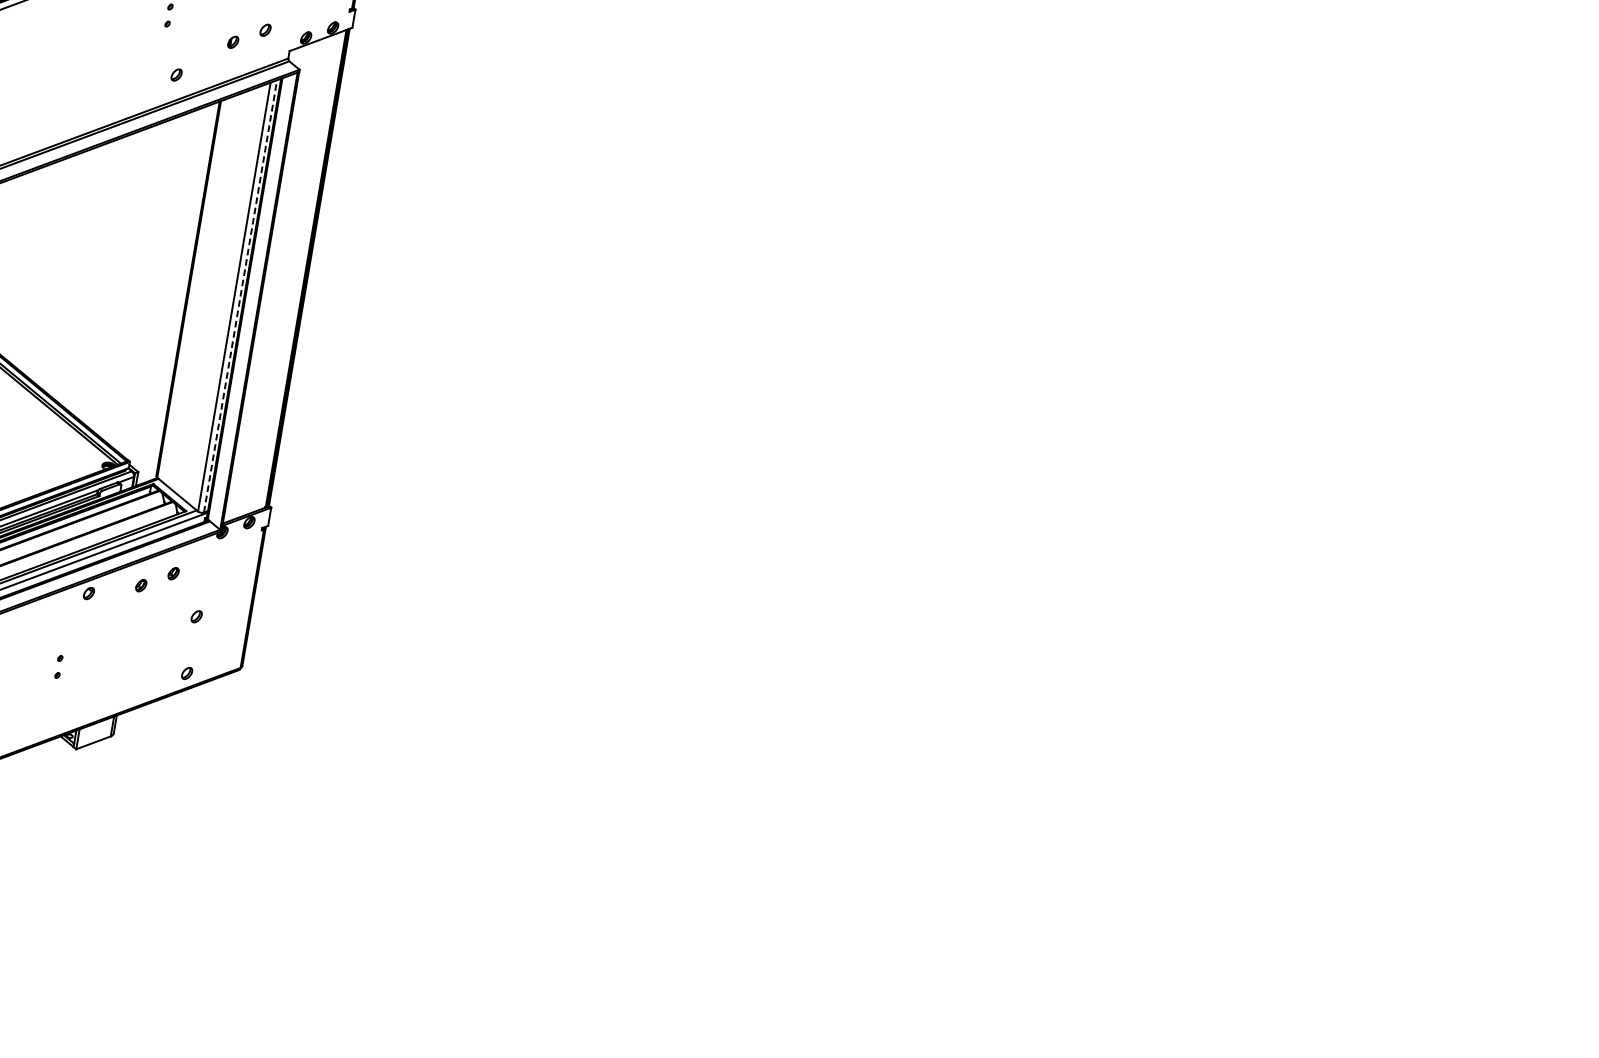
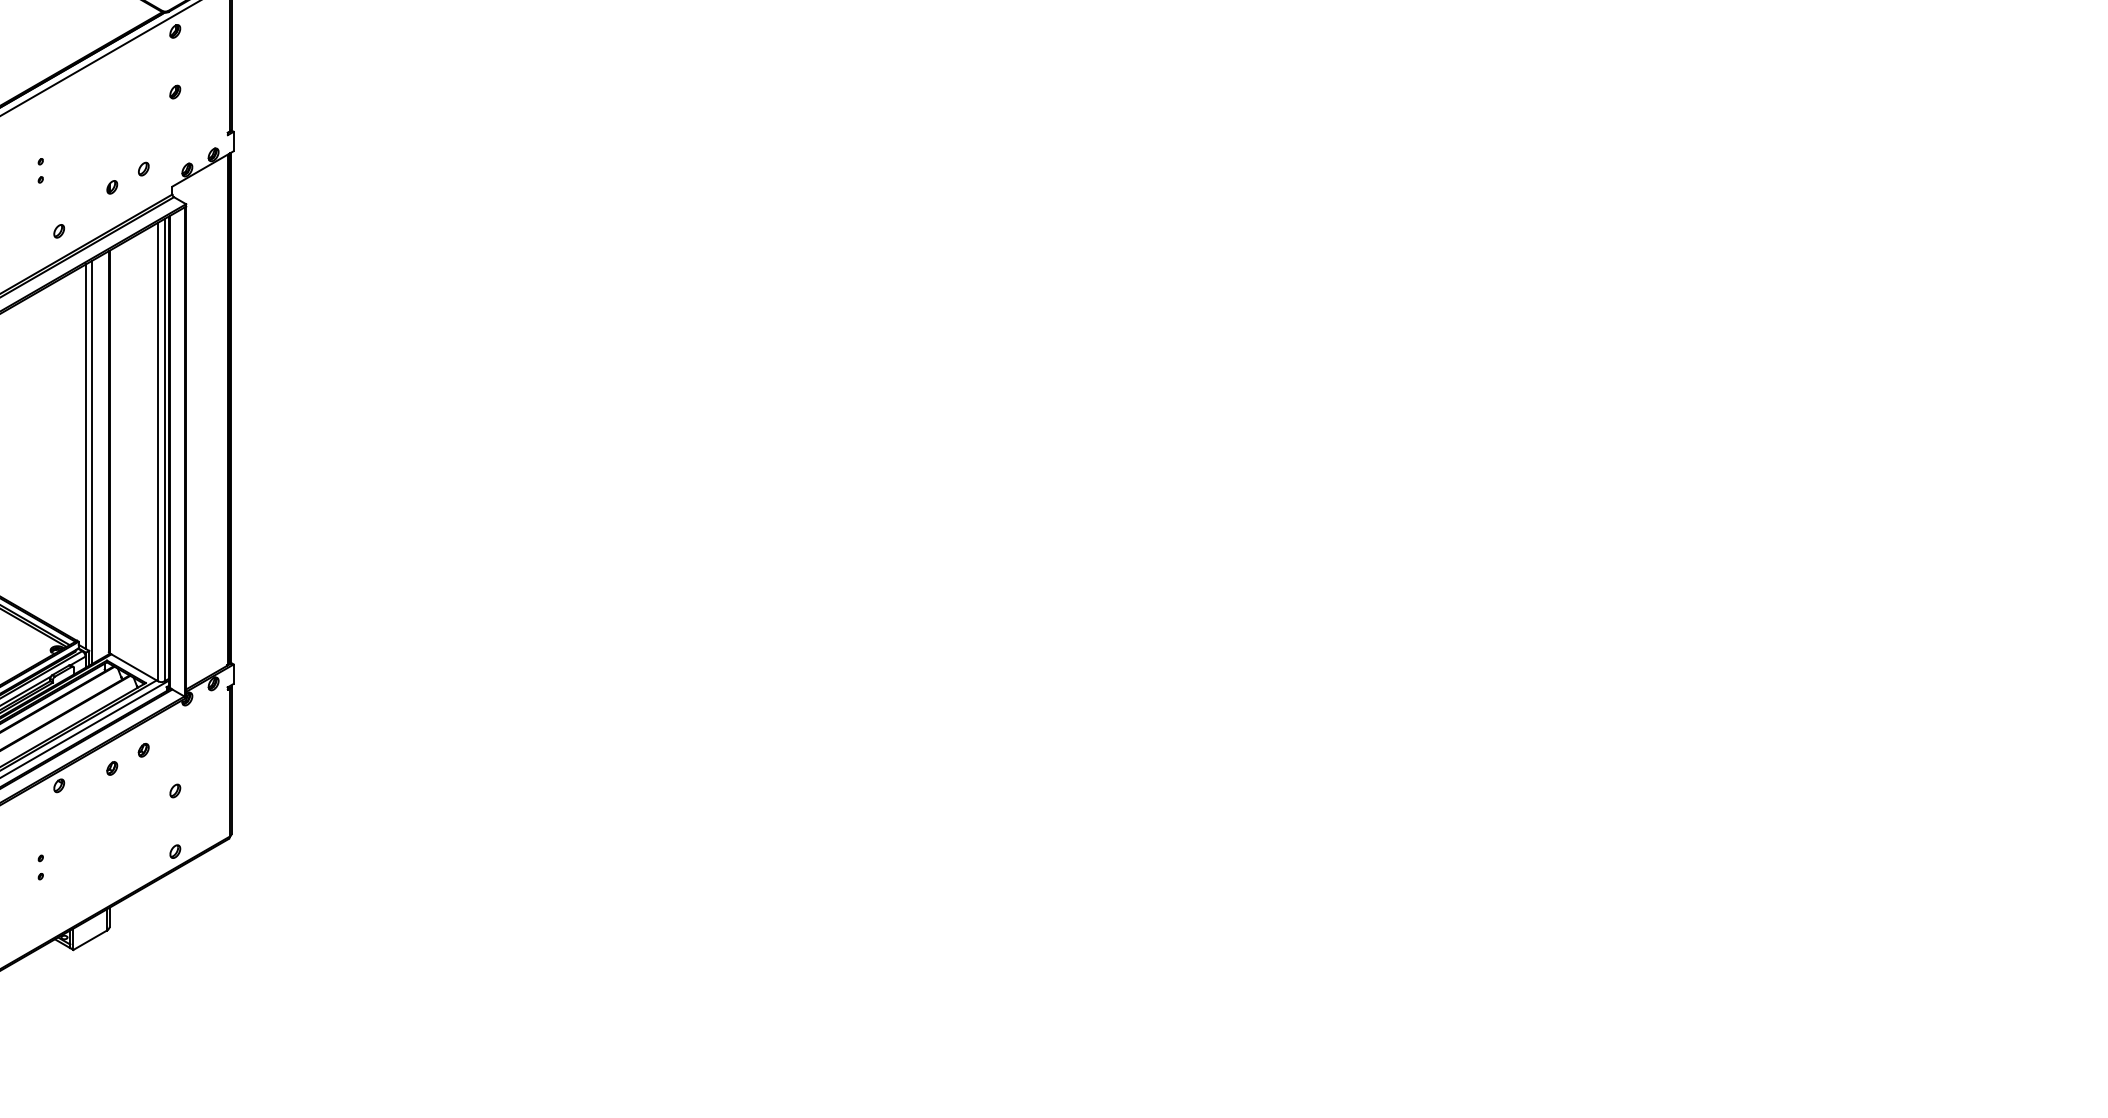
line: (166, 289) -> (86, 456), added
line: (171, 295) -> (92, 461), added
line: (240, 295) -> (164, 449), dashed -> solid

